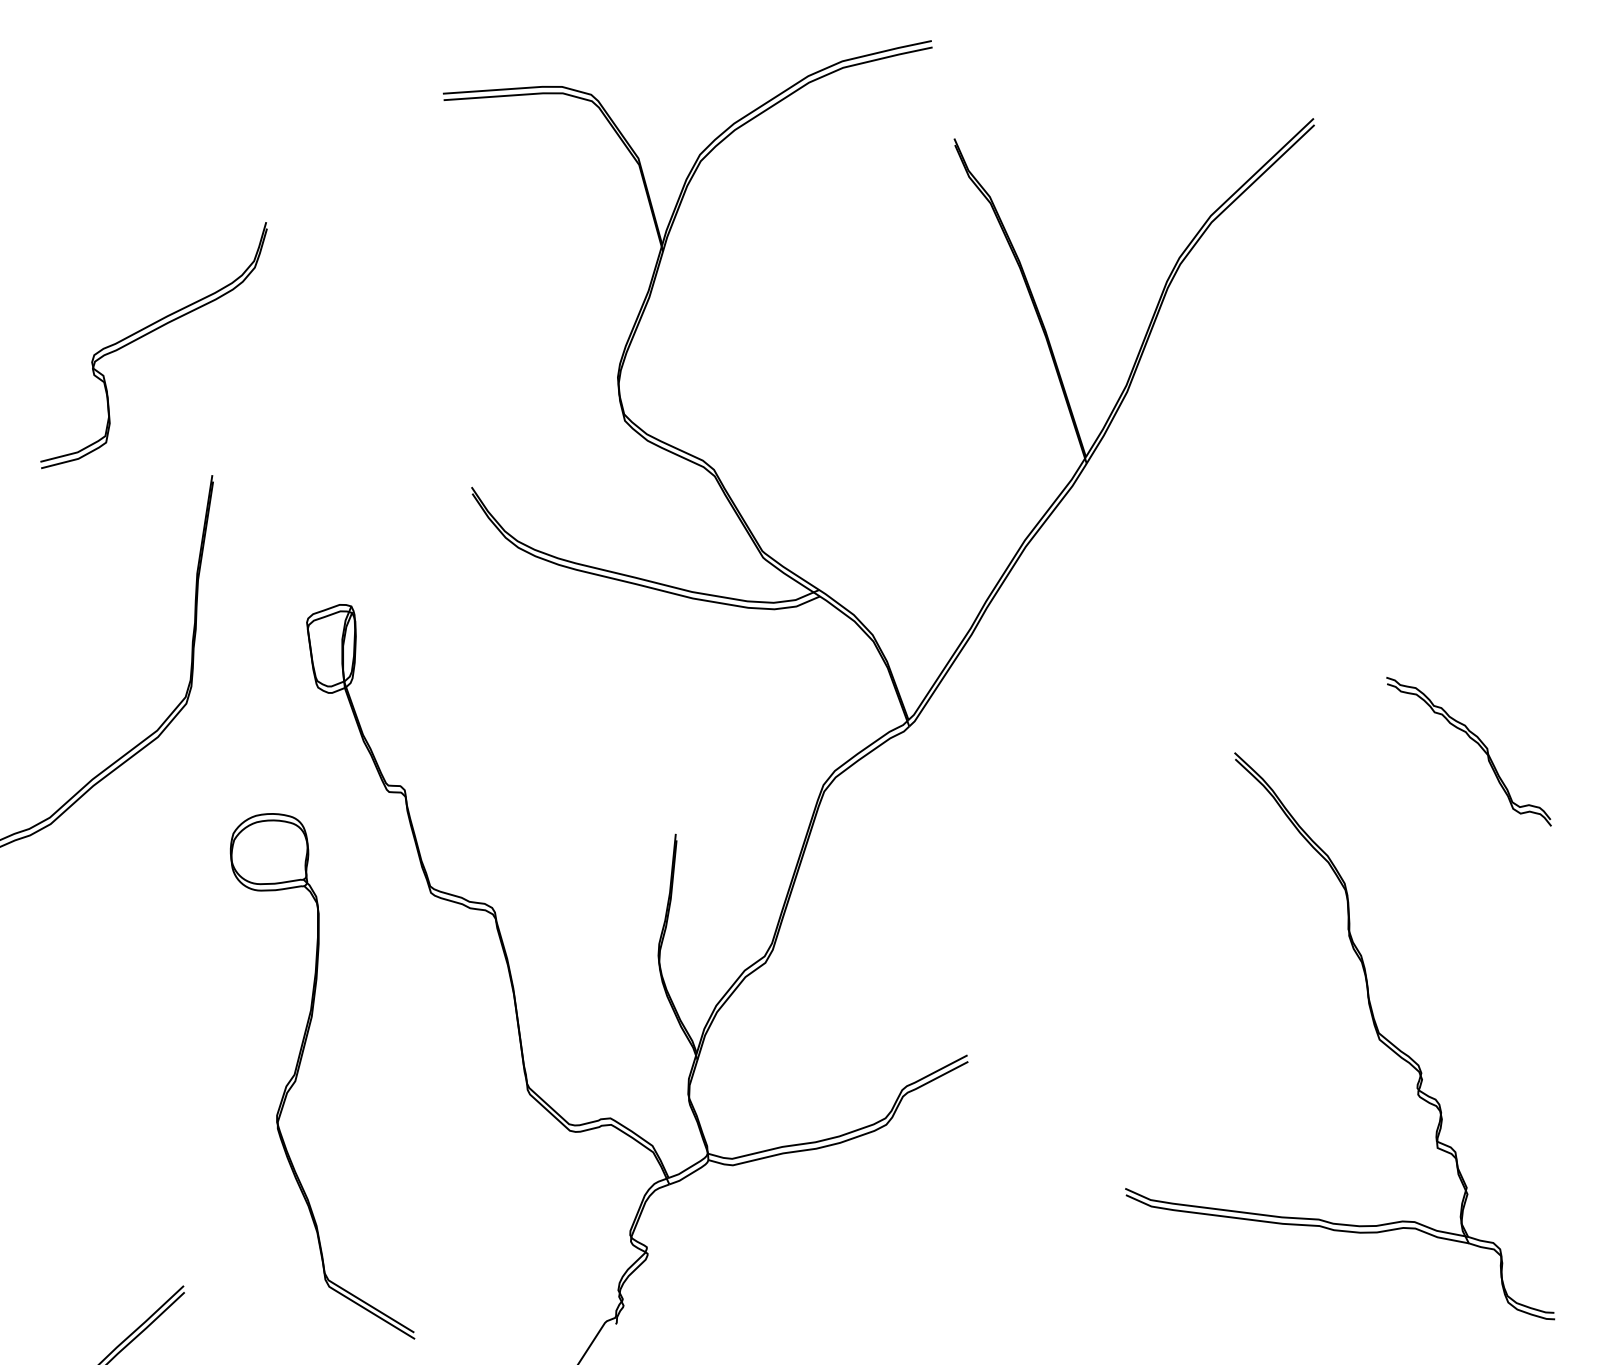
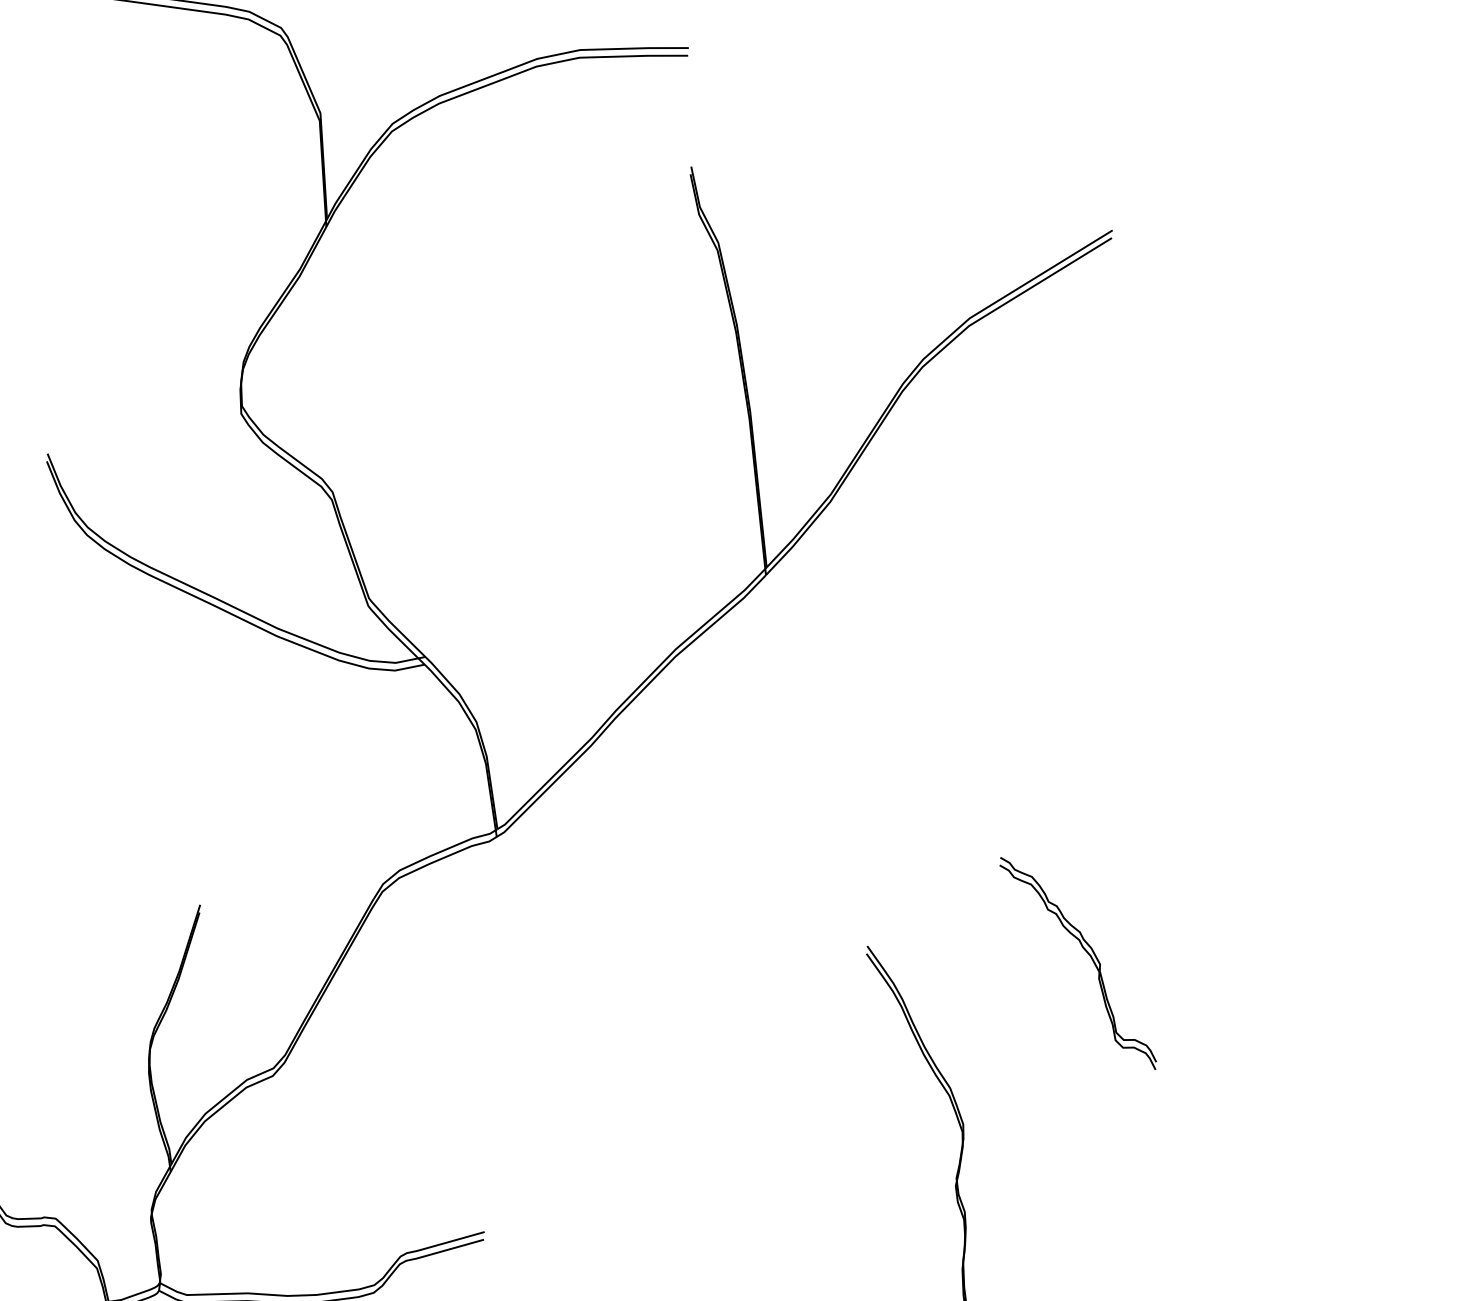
part: (1473, 741) -> (1085, 952), moved

